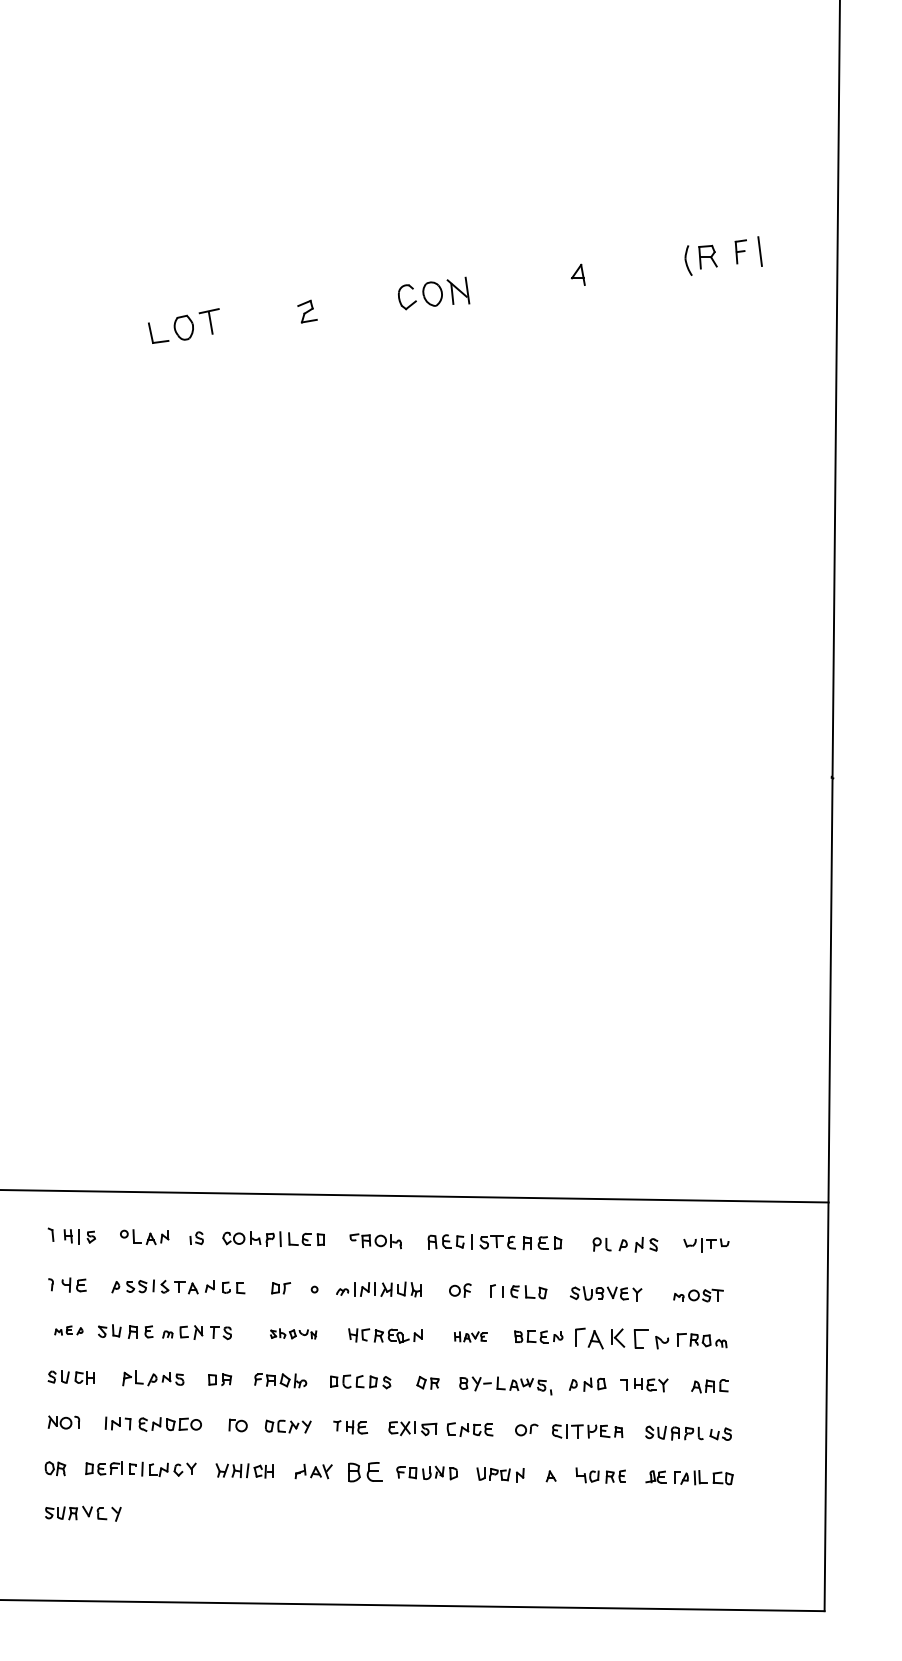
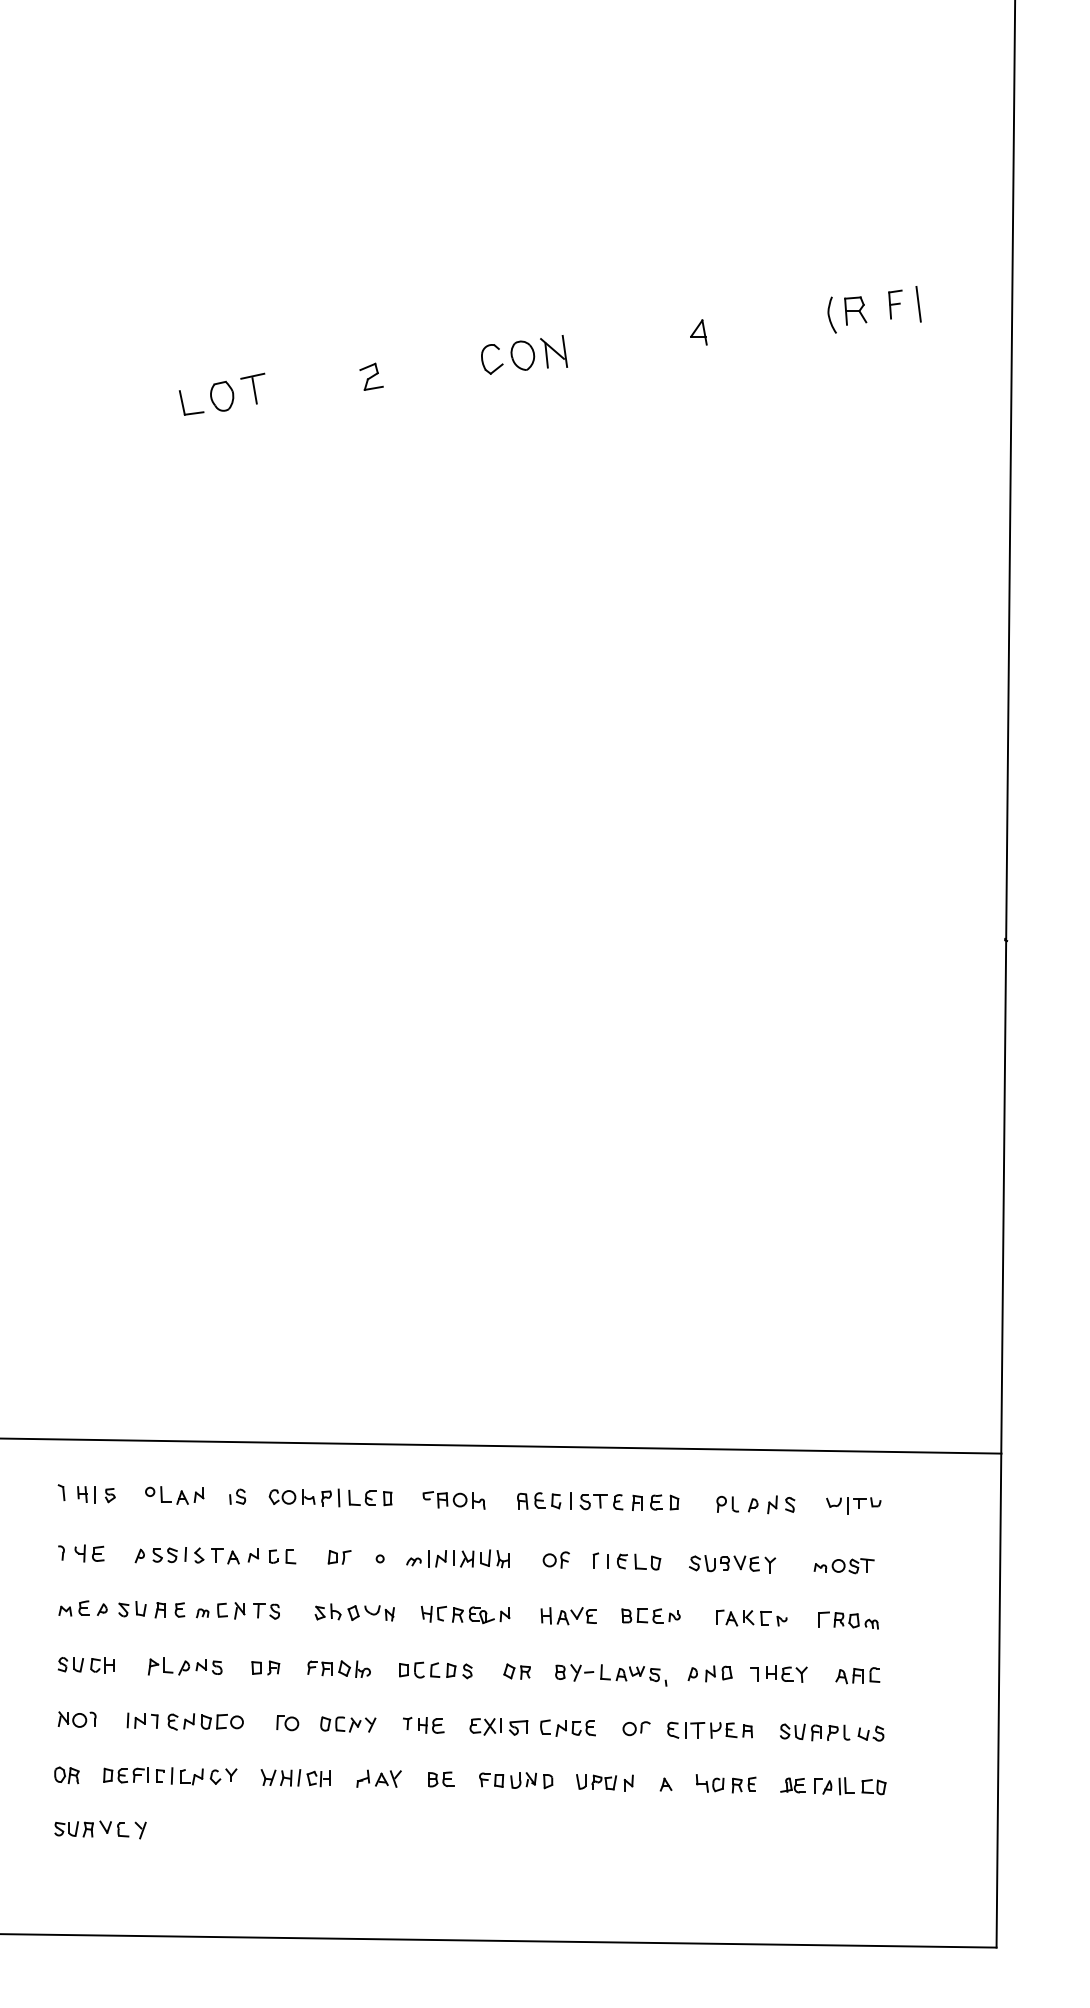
part: (68, 1330) -> (82, 1608), size x1.43
part: (293, 1333) -> (354, 1611), size x1.43
part: (470, 1336) -> (568, 1615), size x1.43
part: (621, 1338) -> (751, 1618), size x0.62
part: (365, 1471) -> (441, 1778), size x0.62

